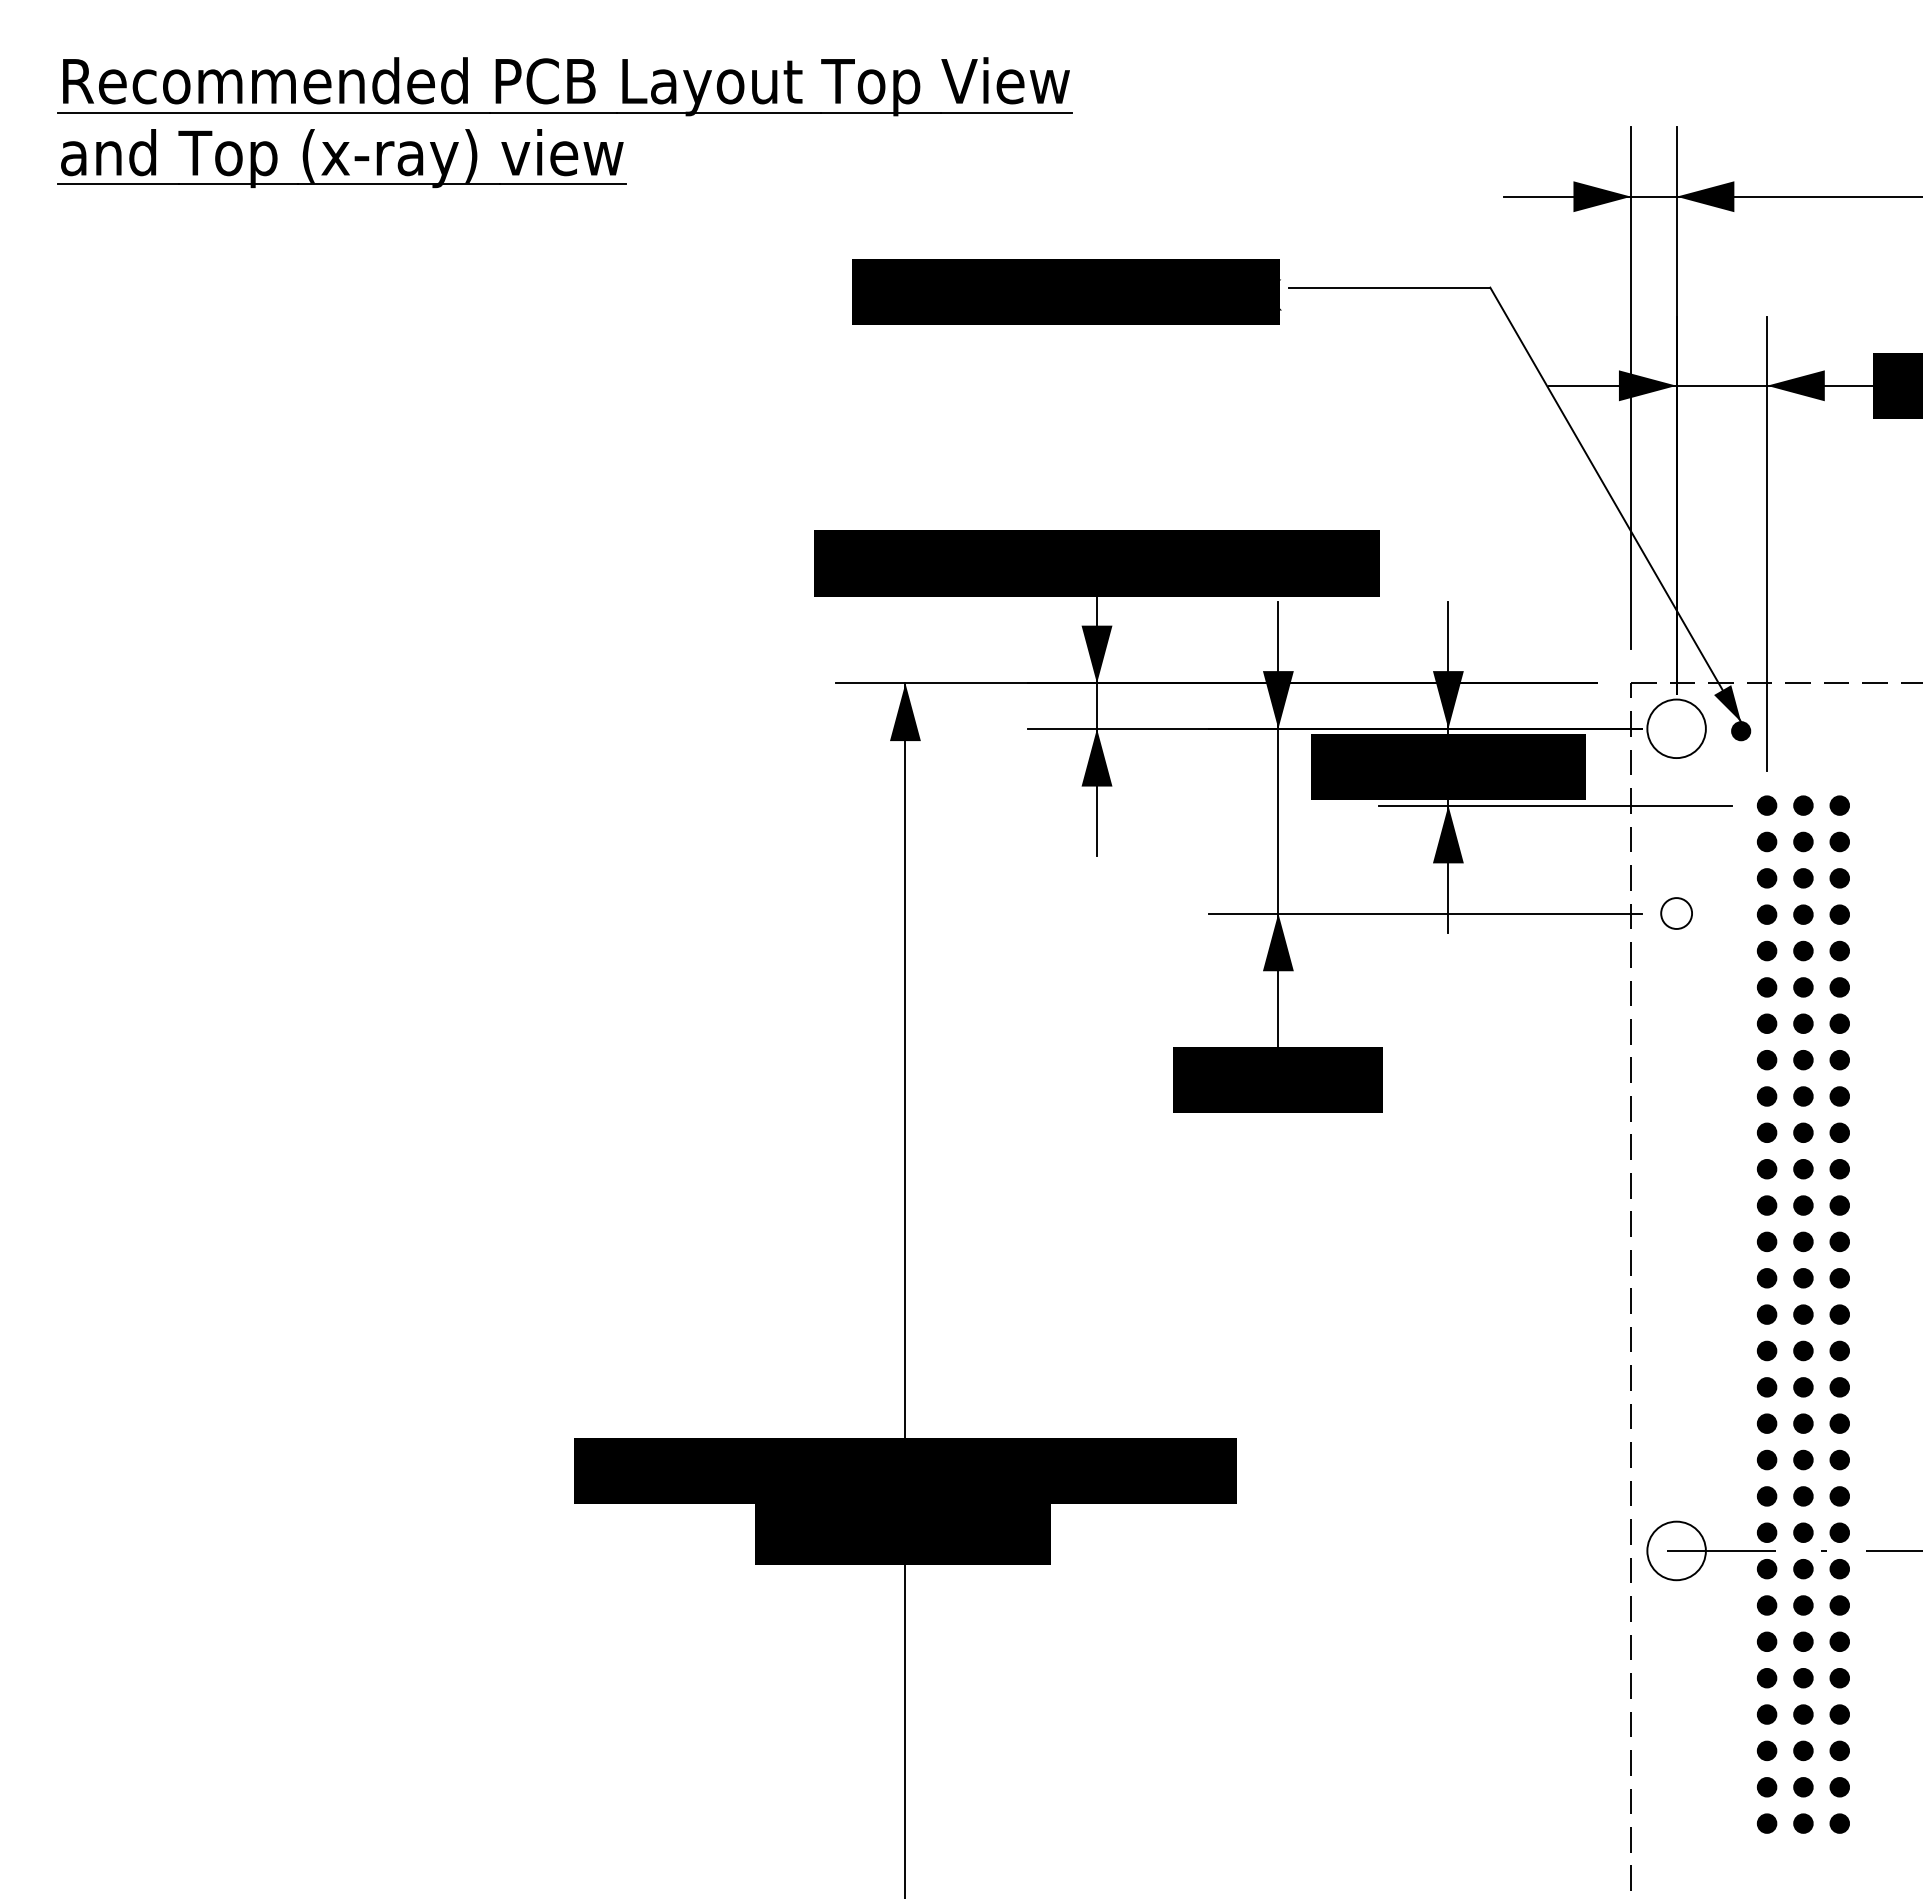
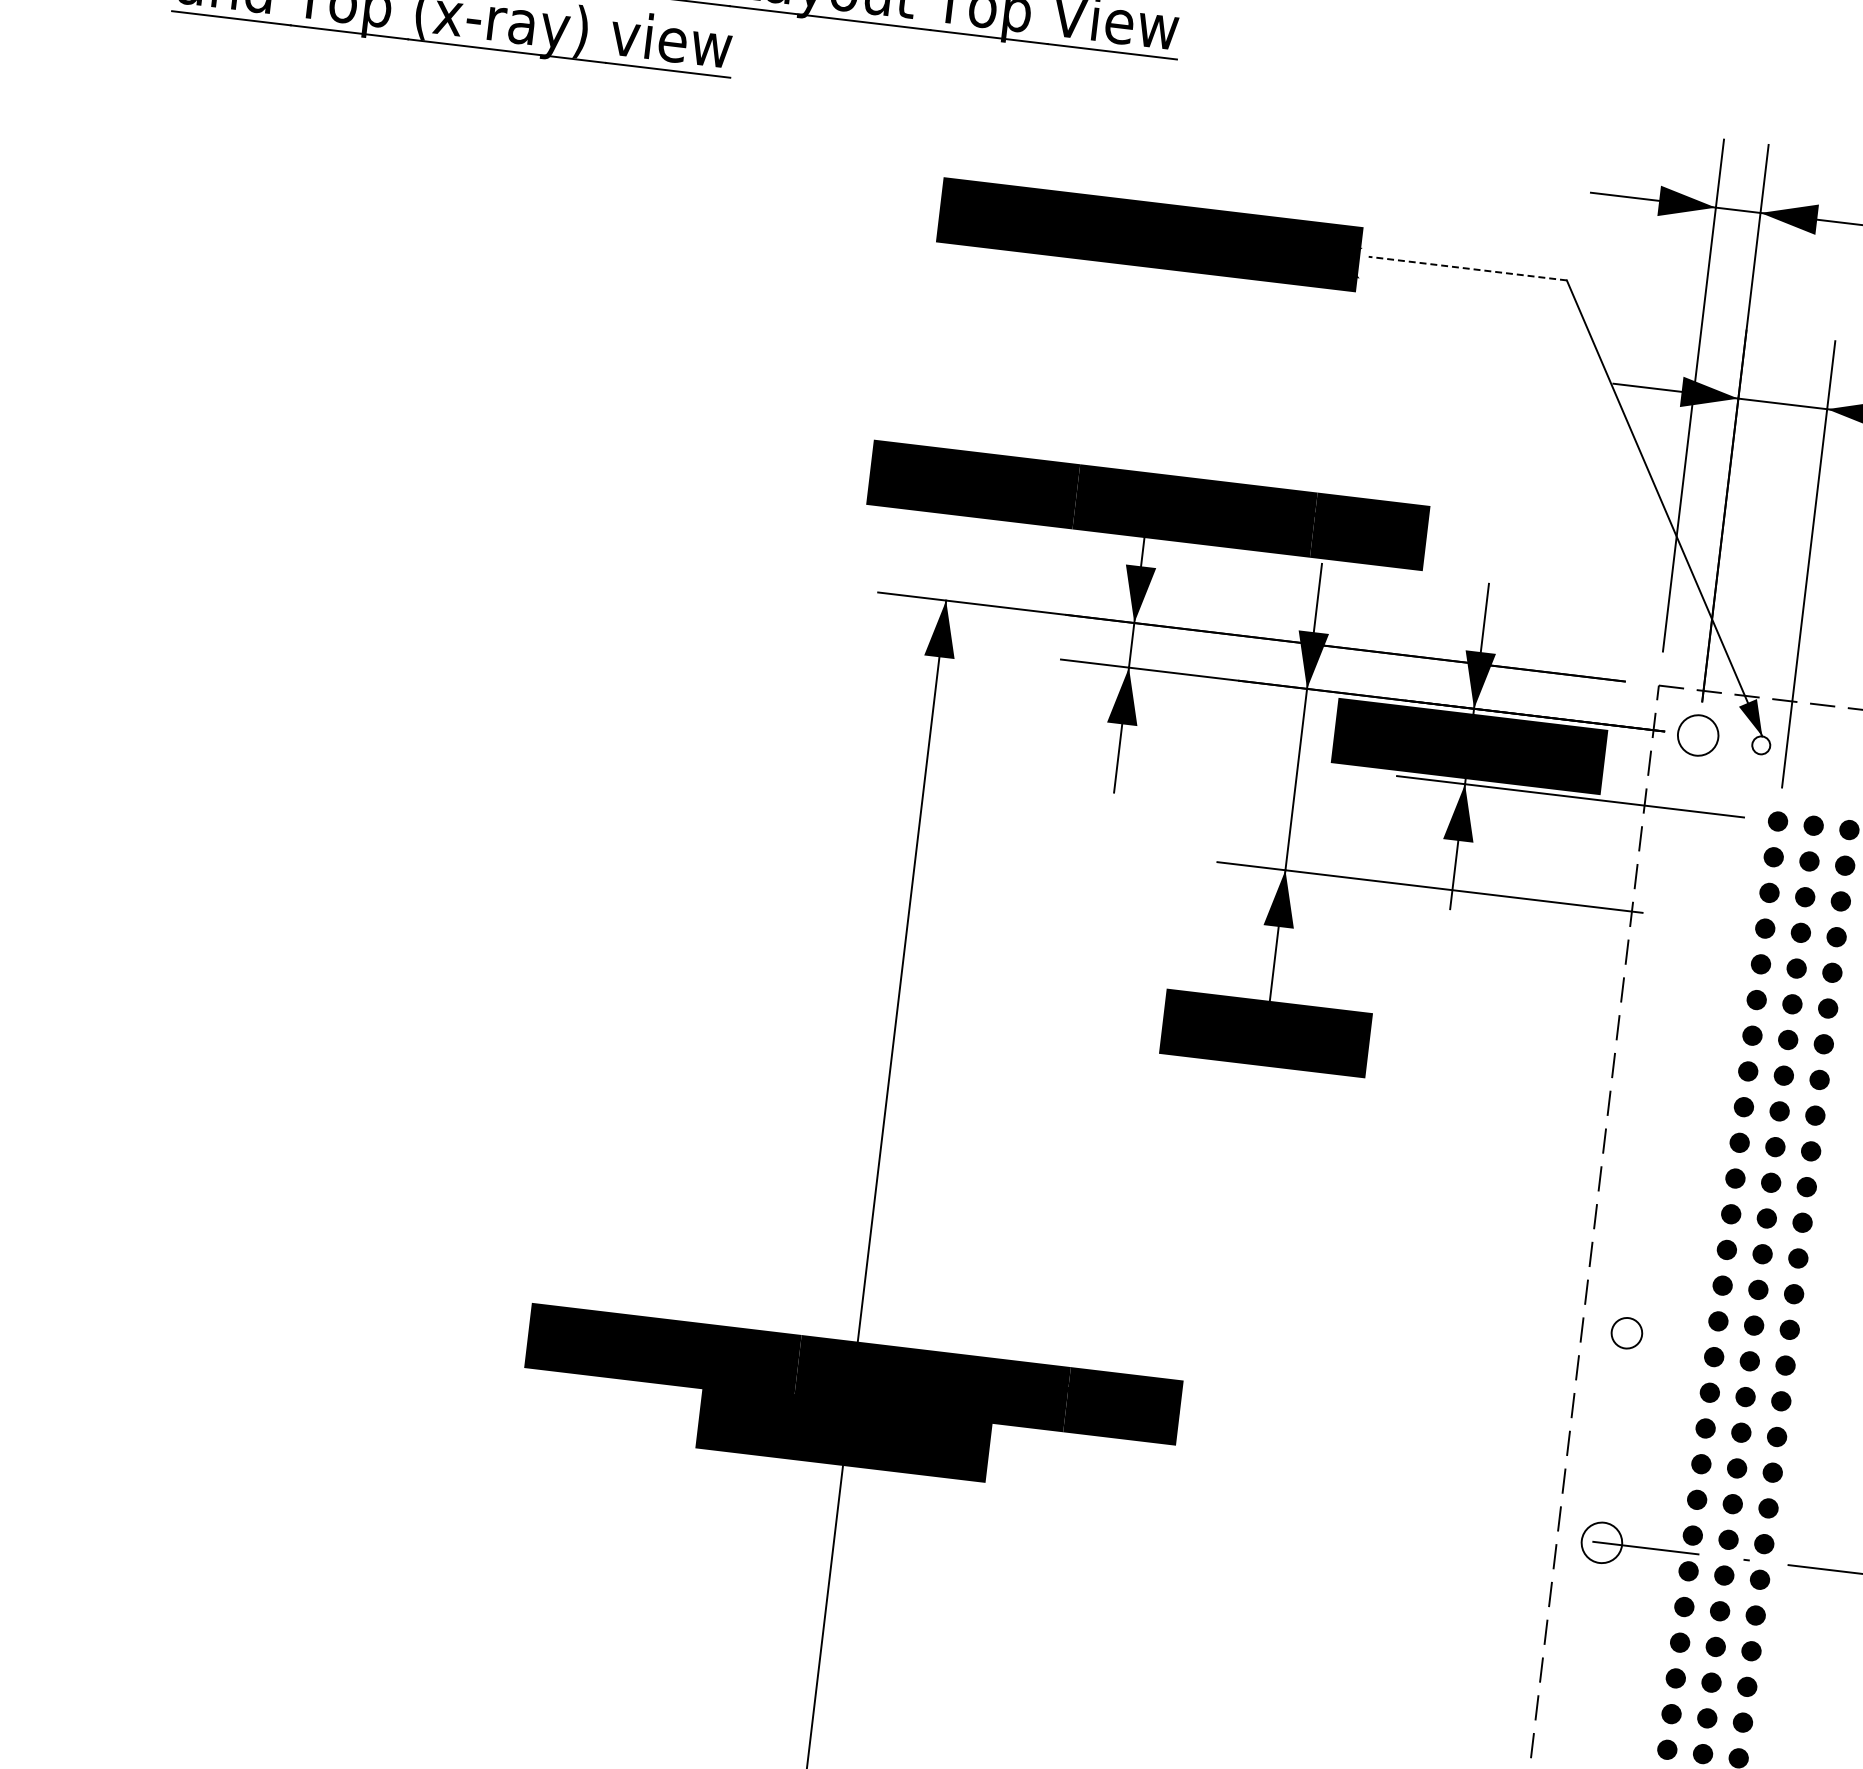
line: (1389, 287) -> (1467, 268), solid -> dashed
circle: (1676, 728) -> (1698, 735), size x0.7
fill: (1741, 731) -> (1761, 745), removed
circle: (1676, 913) -> (1626, 1333), moved
circle: (1676, 1550) -> (1601, 1542), size x0.7

